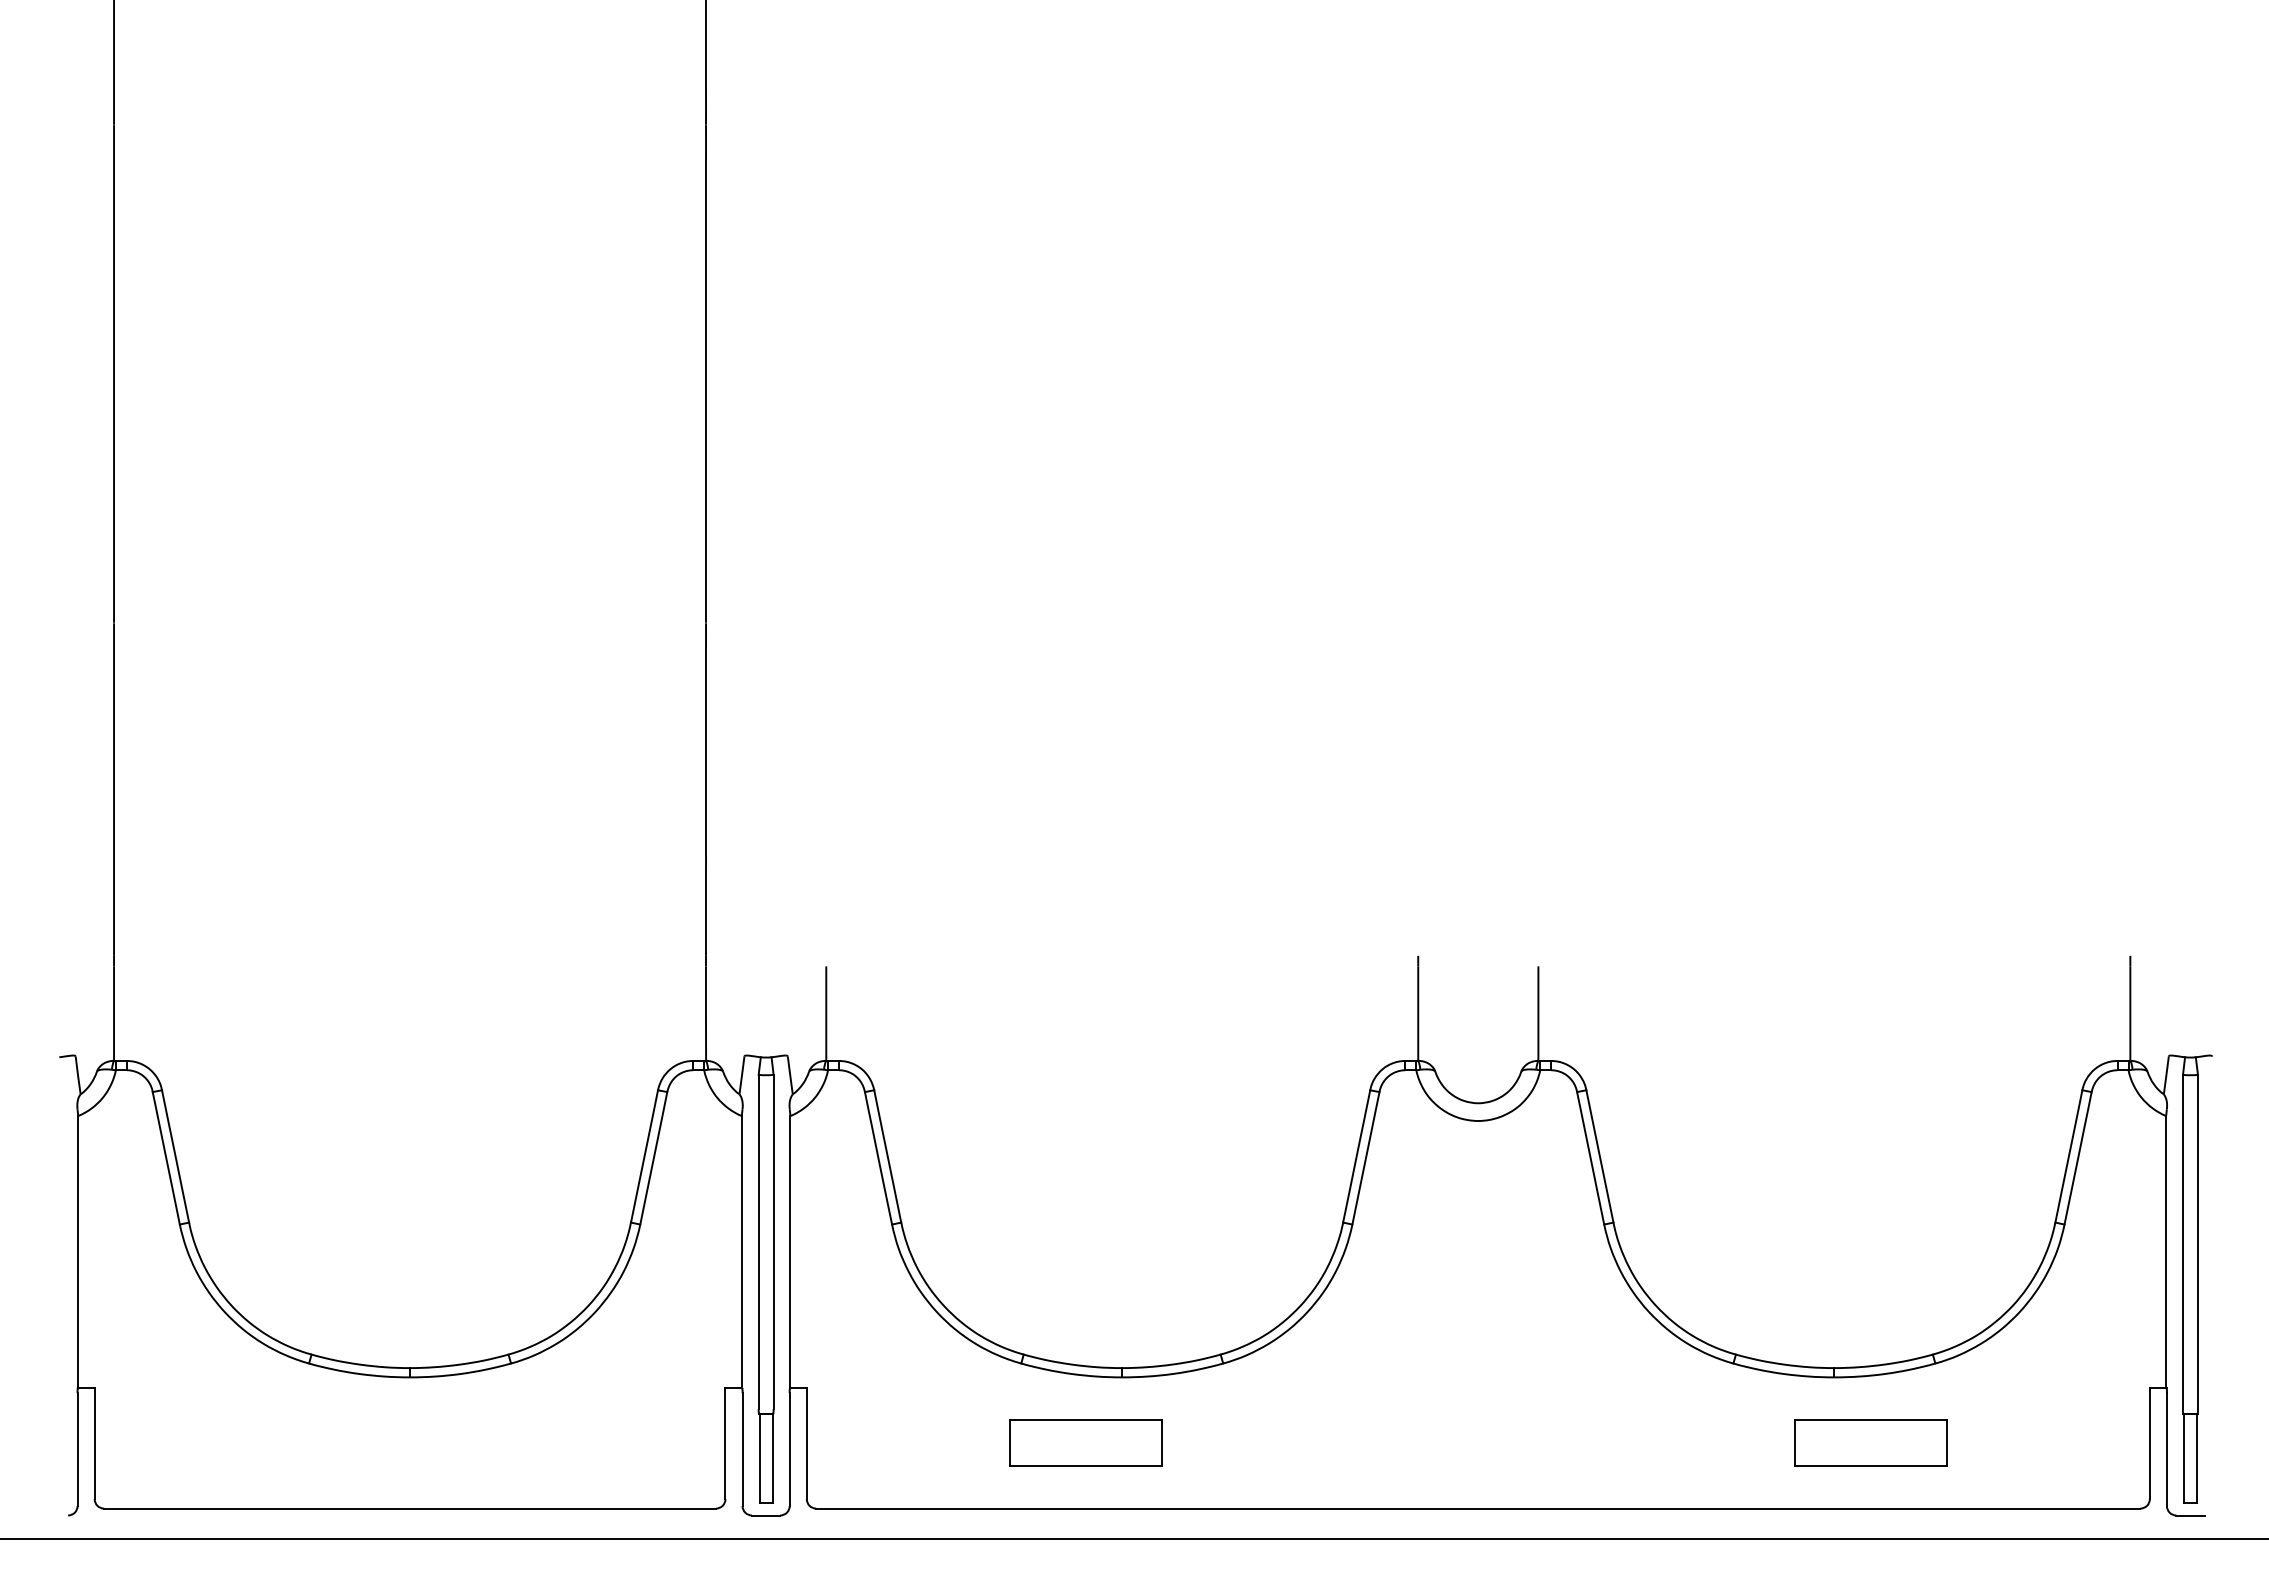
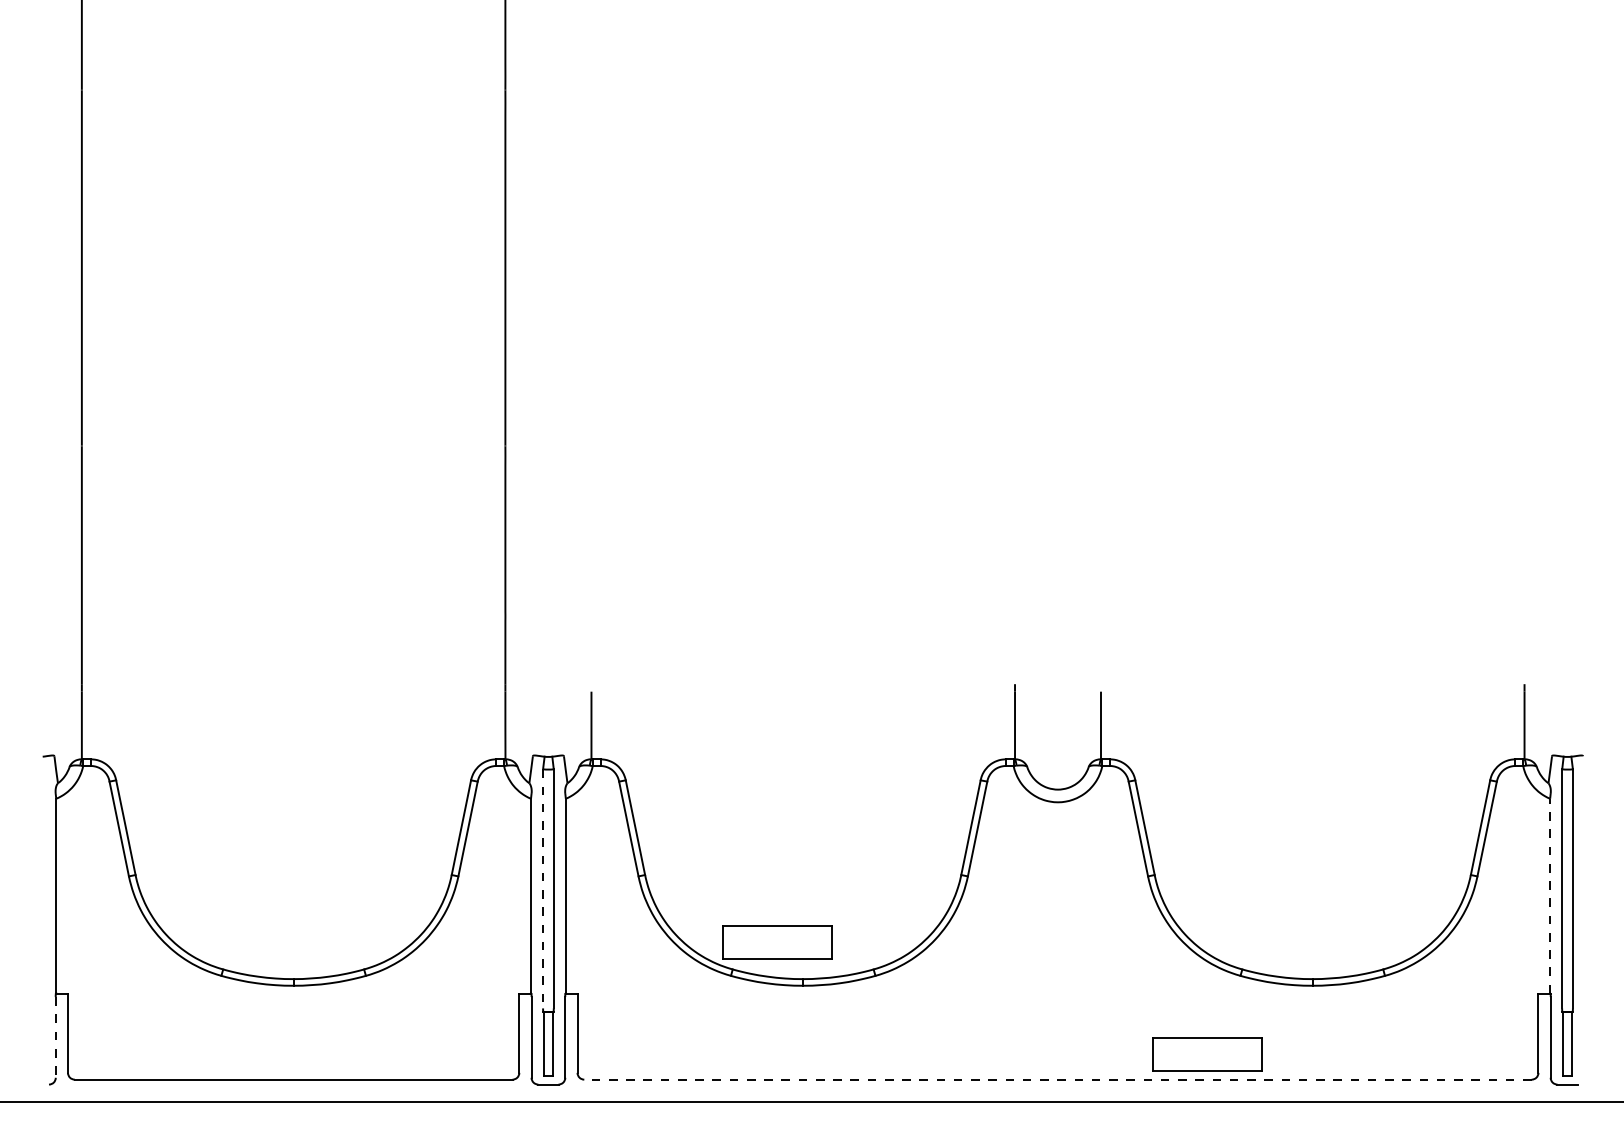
line: (758, 1242) -> (542, 889), solid -> dashed
line: (2166, 1251) -> (1550, 895), solid -> dashed
part: (1085, 1442) -> (776, 942), moved
part: (1870, 1442) -> (1207, 1054), moved
line: (77, 1450) -> (55, 1038), solid -> dashed
line: (1477, 1508) -> (1057, 1079), solid -> dashed

